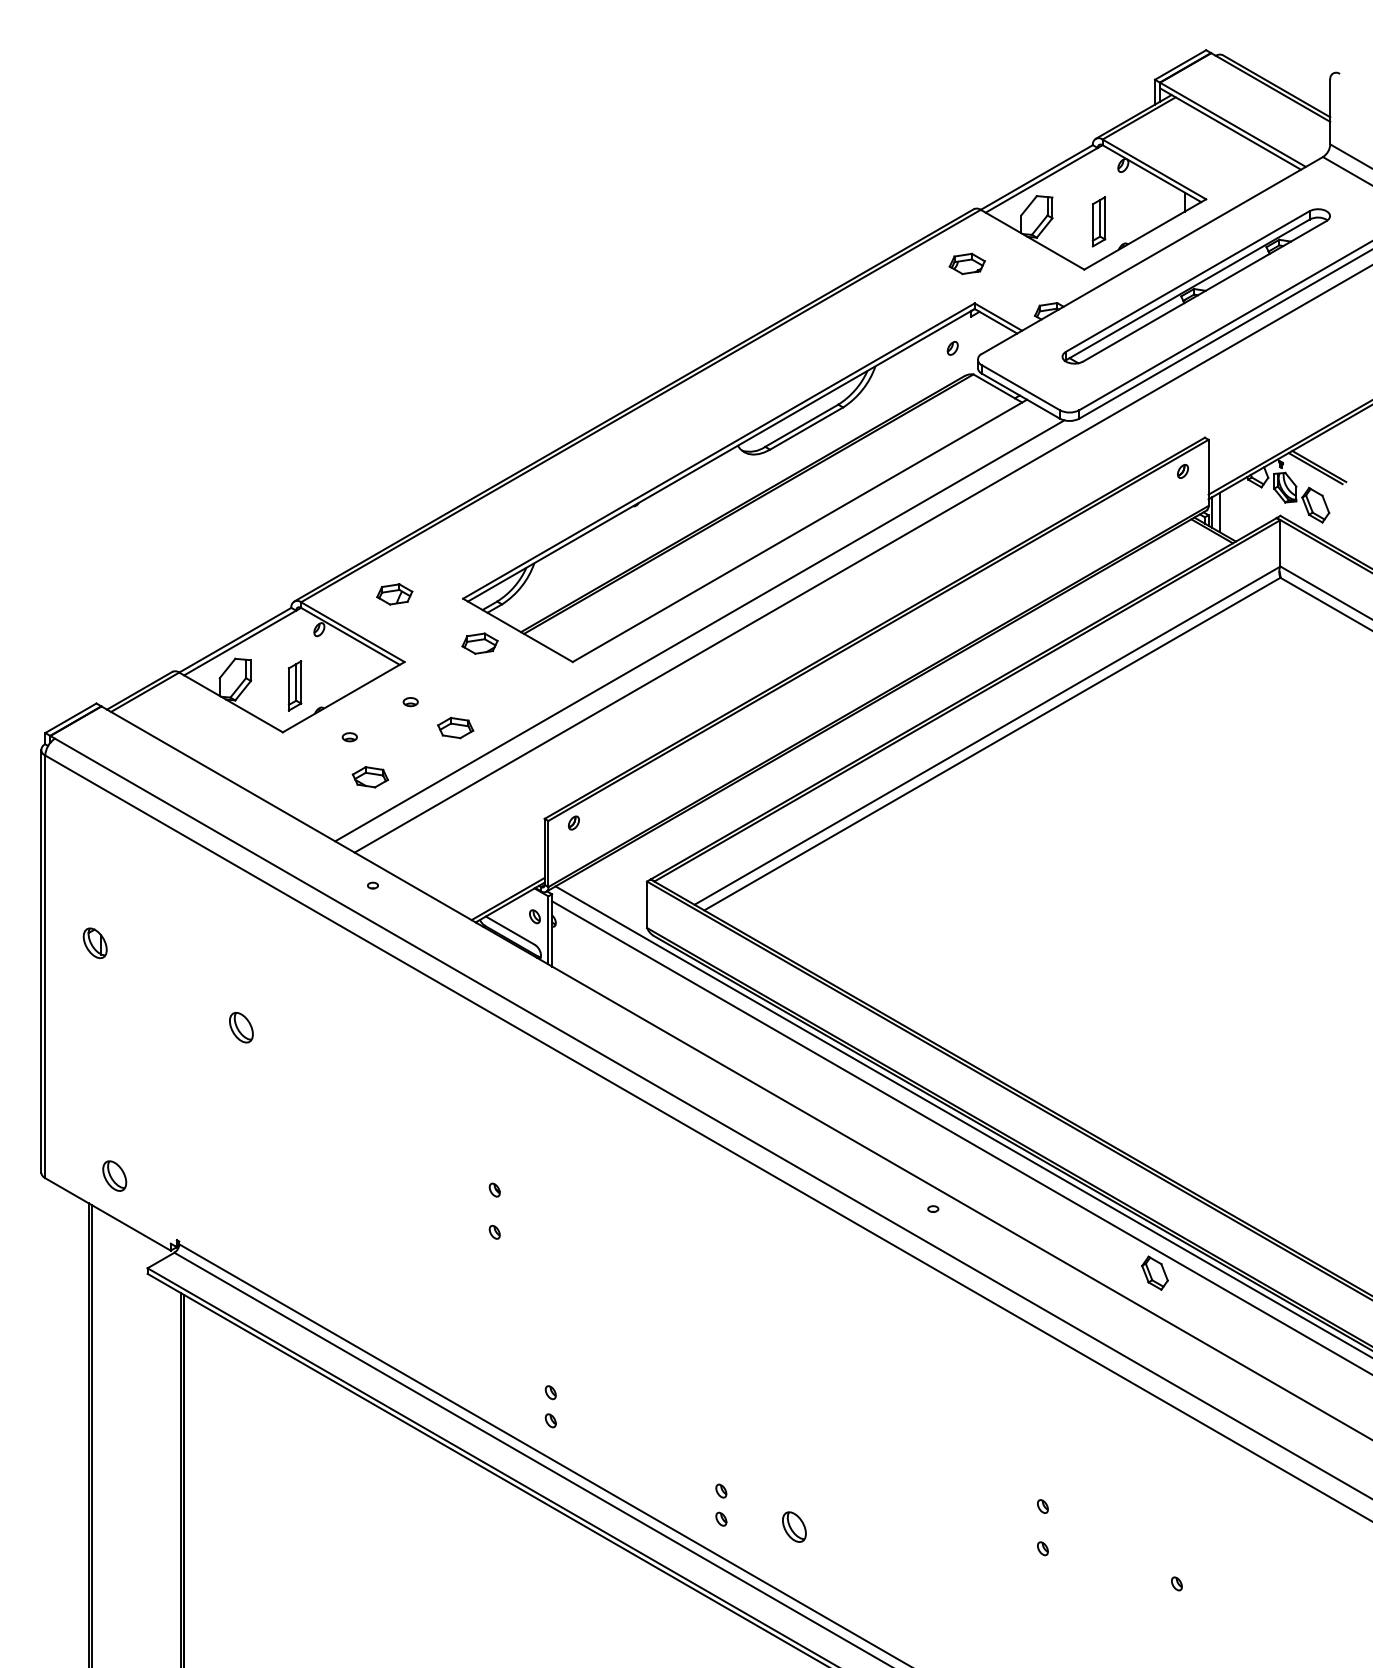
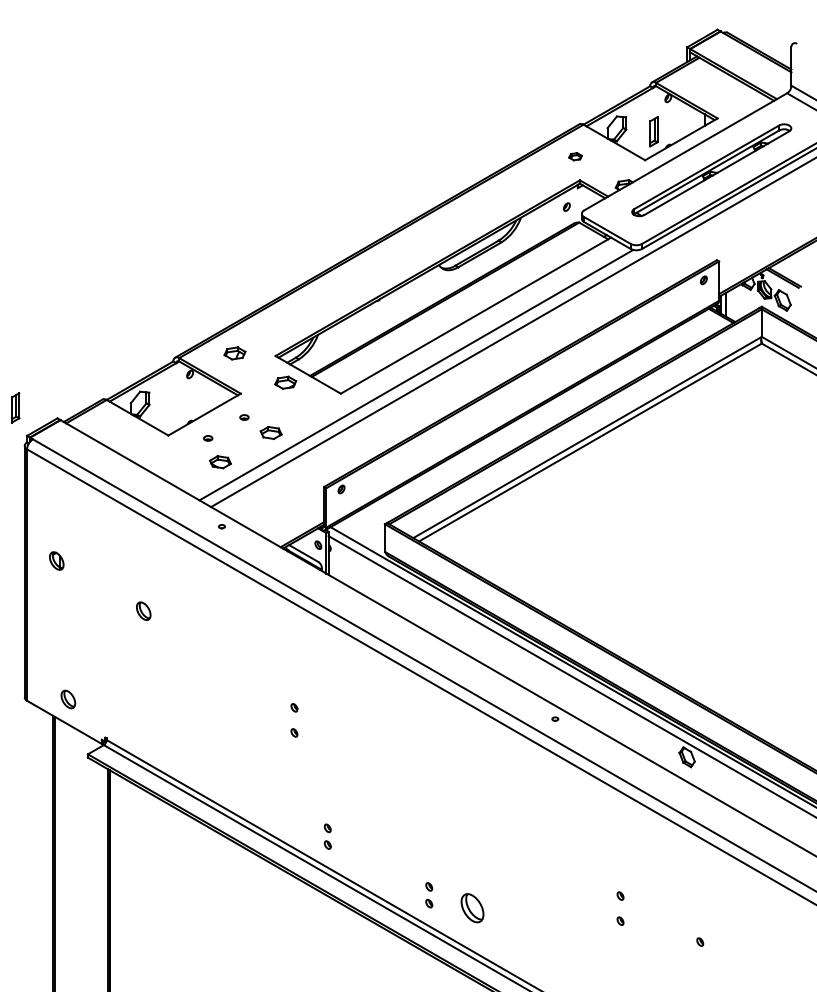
part: (967, 263) -> (575, 156), size x0.6
part: (294, 685) -> (15, 407), moved
part: (794, 1527) -> (472, 908), size x1.6

